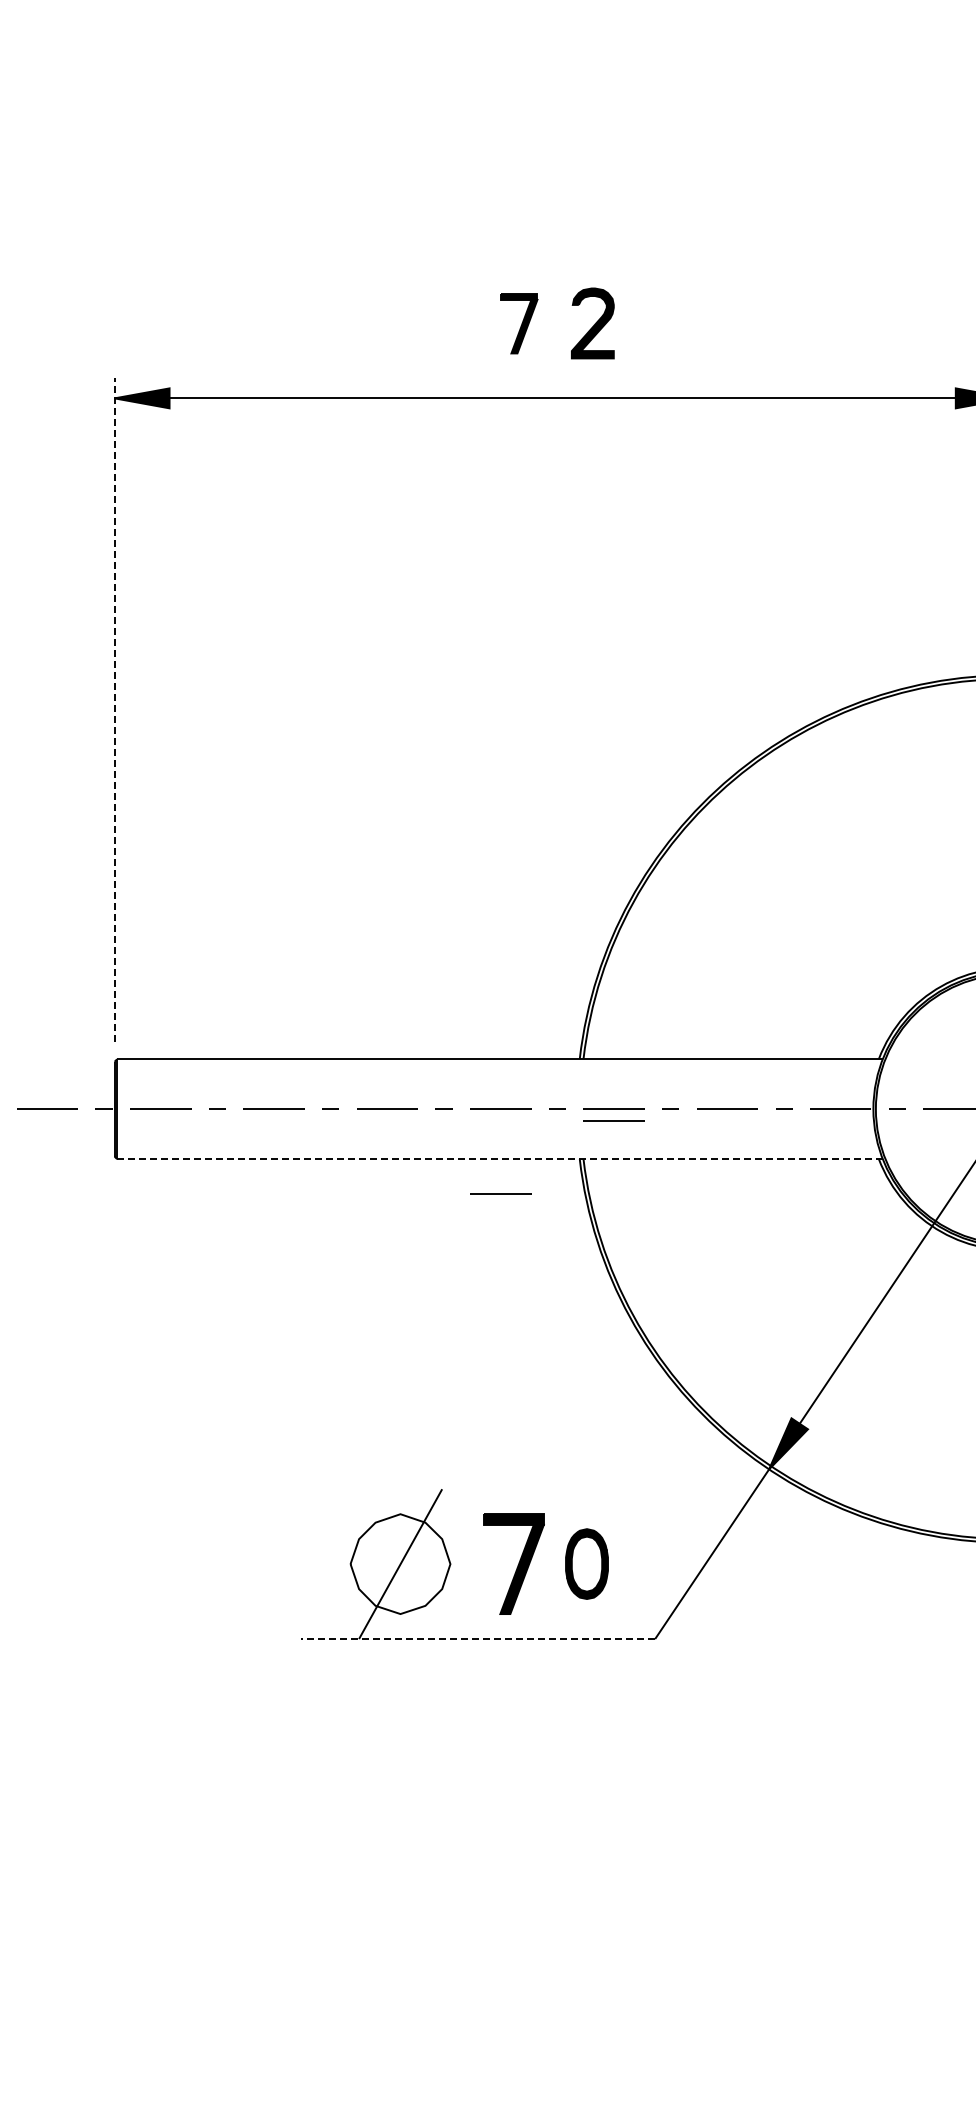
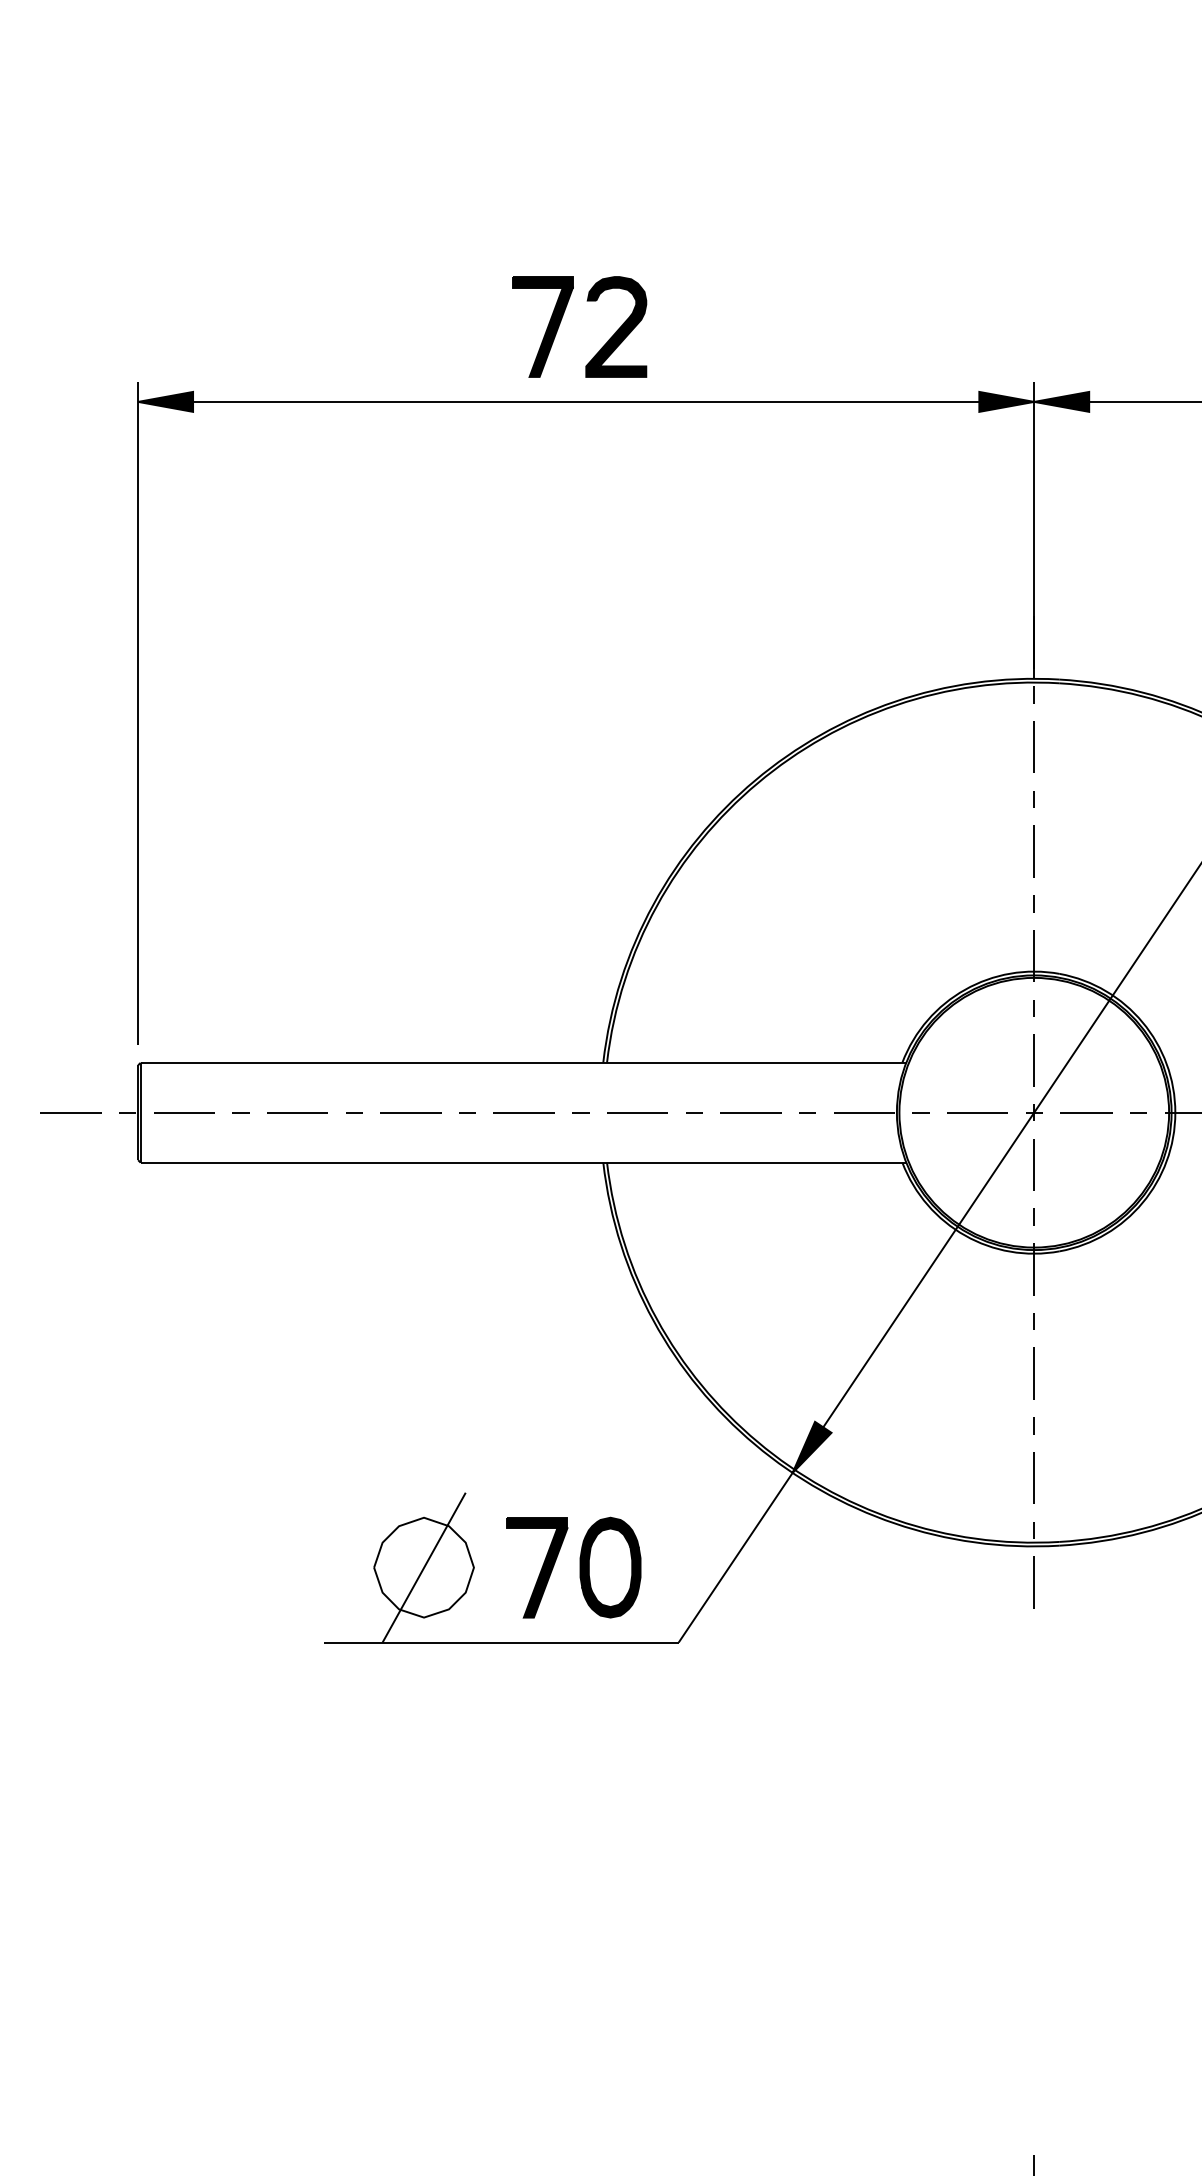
part: (518, 322) -> (542, 326), size x1.67
part: (592, 322) -> (616, 326), size x1.43
line: (114, 709) -> (138, 713), dashed -> solid
line: (613, 1120) -> (637, 1124), removed
line: (499, 1158) -> (523, 1162), dashed -> solid
line: (499, 1193) -> (523, 1197), removed
part: (586, 1563) -> (610, 1567), size x1.43
line: (476, 1638) -> (500, 1642), dashed -> solid

